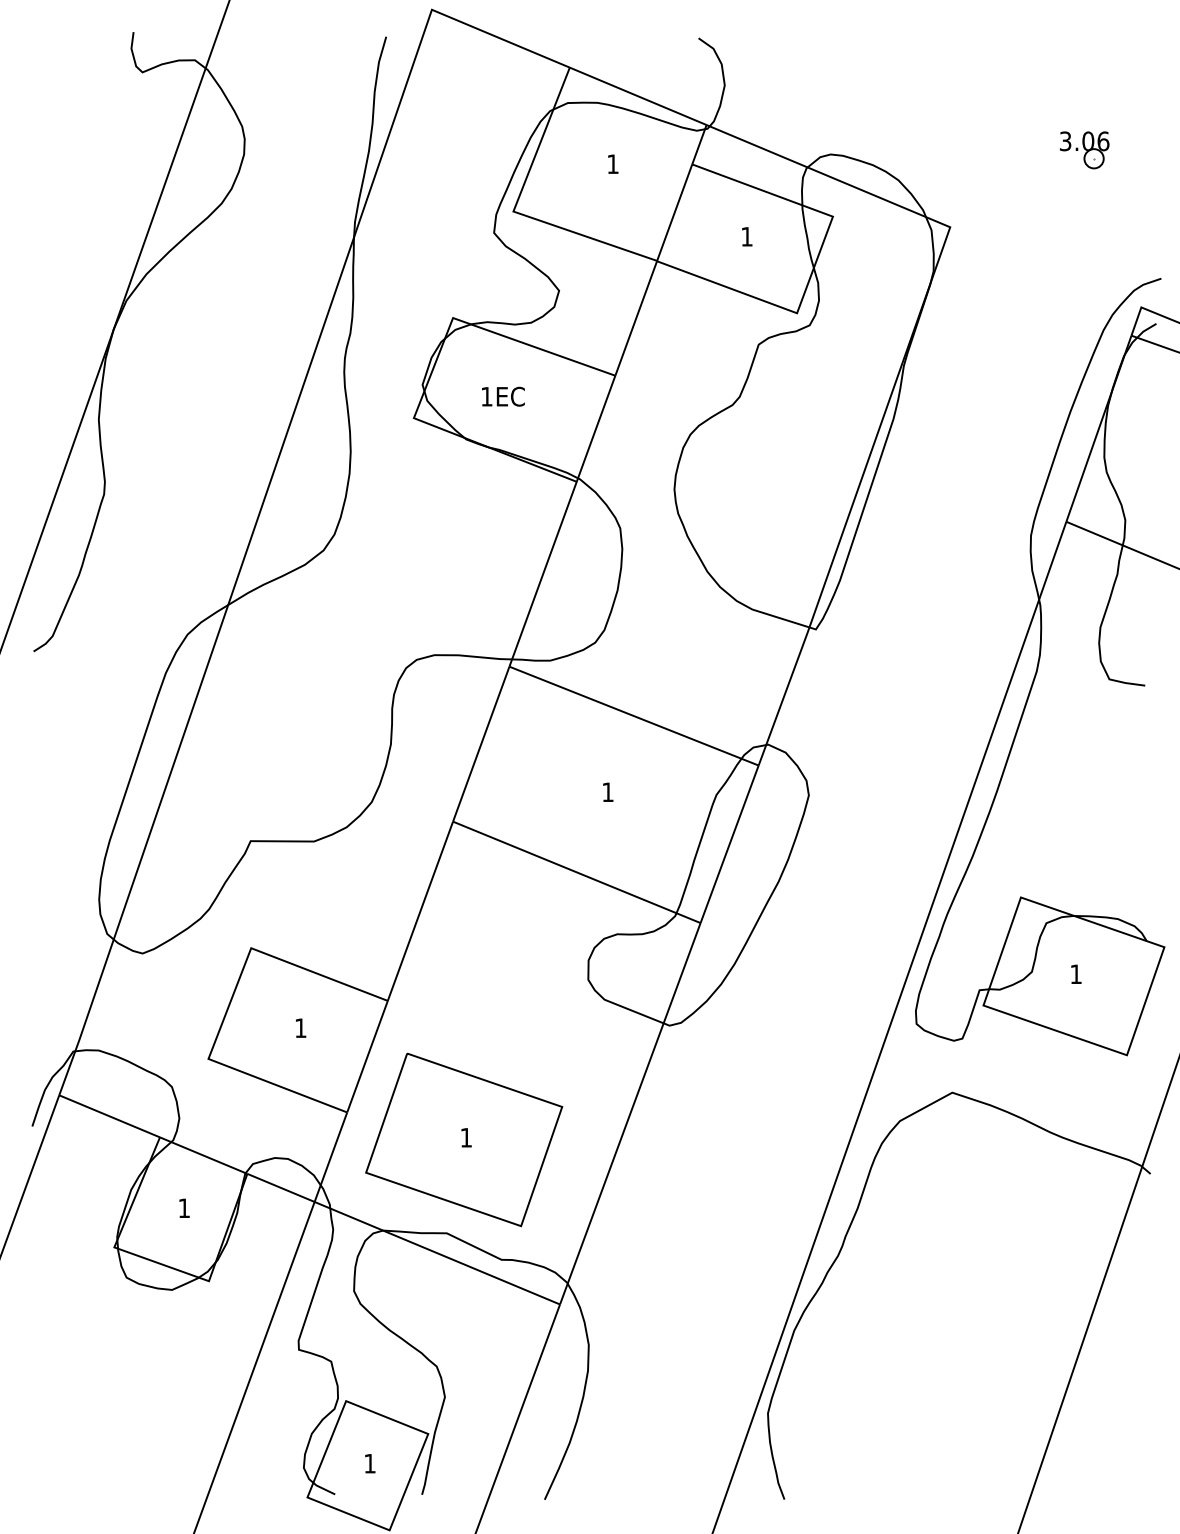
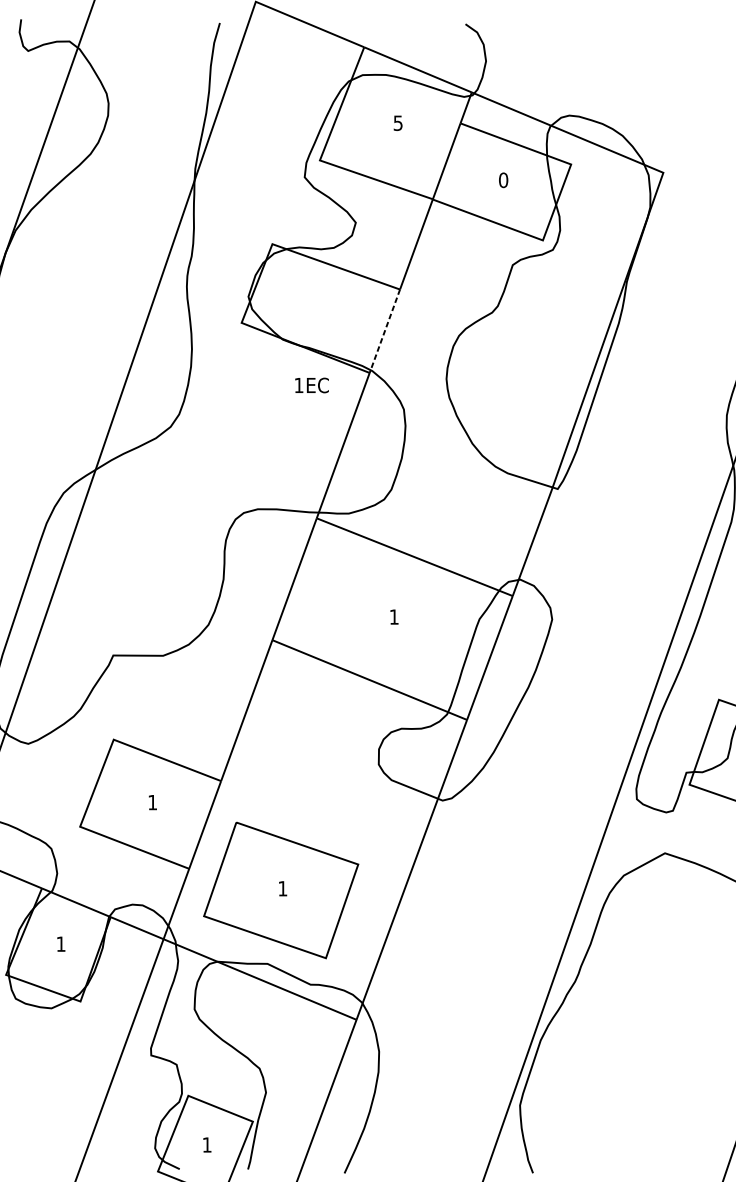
text: (612, 164) -> (397, 123), 1 -> 5
text: (746, 236) -> (503, 180), 1 -> 0
text: (503, 396) -> (312, 385), moved
line: (595, 429) -> (384, 331), solid -> dashed

